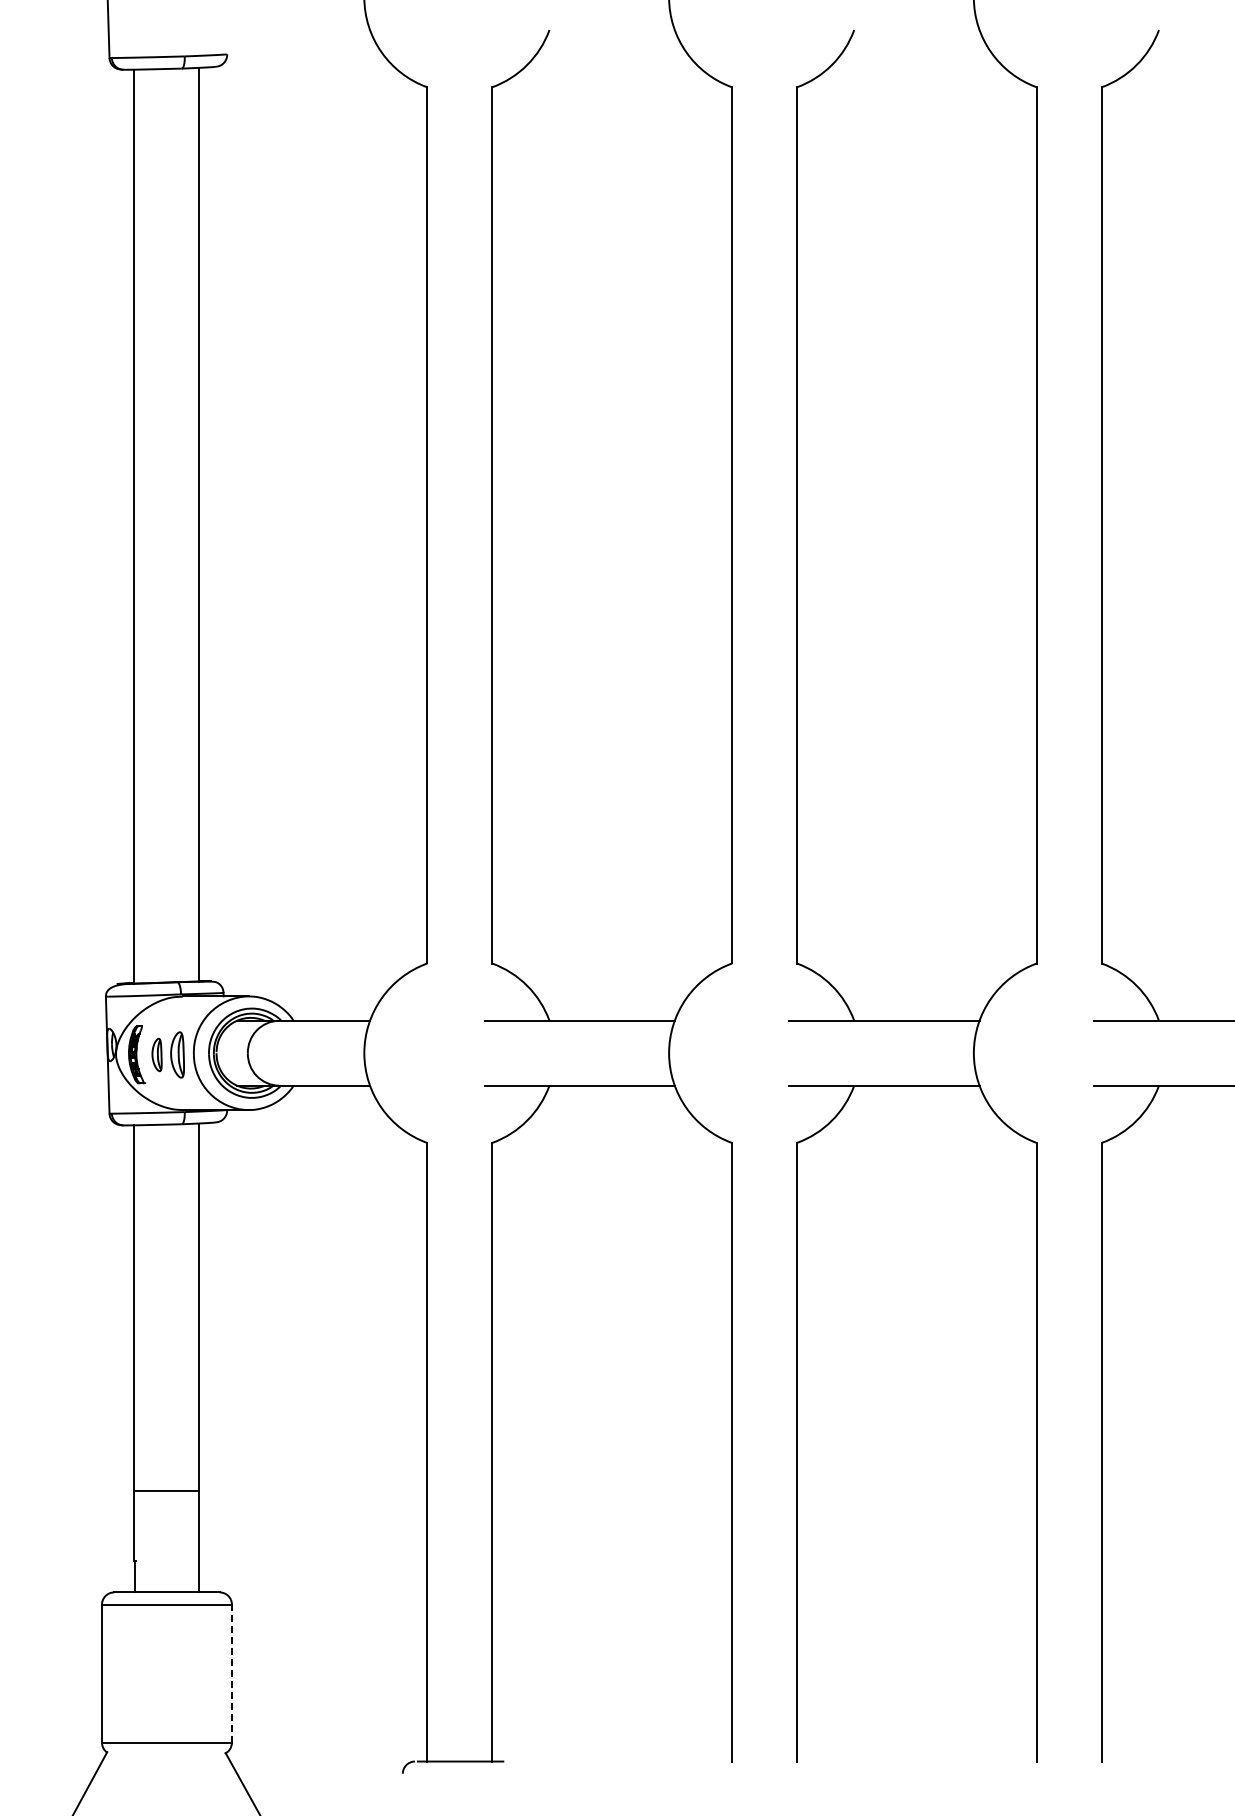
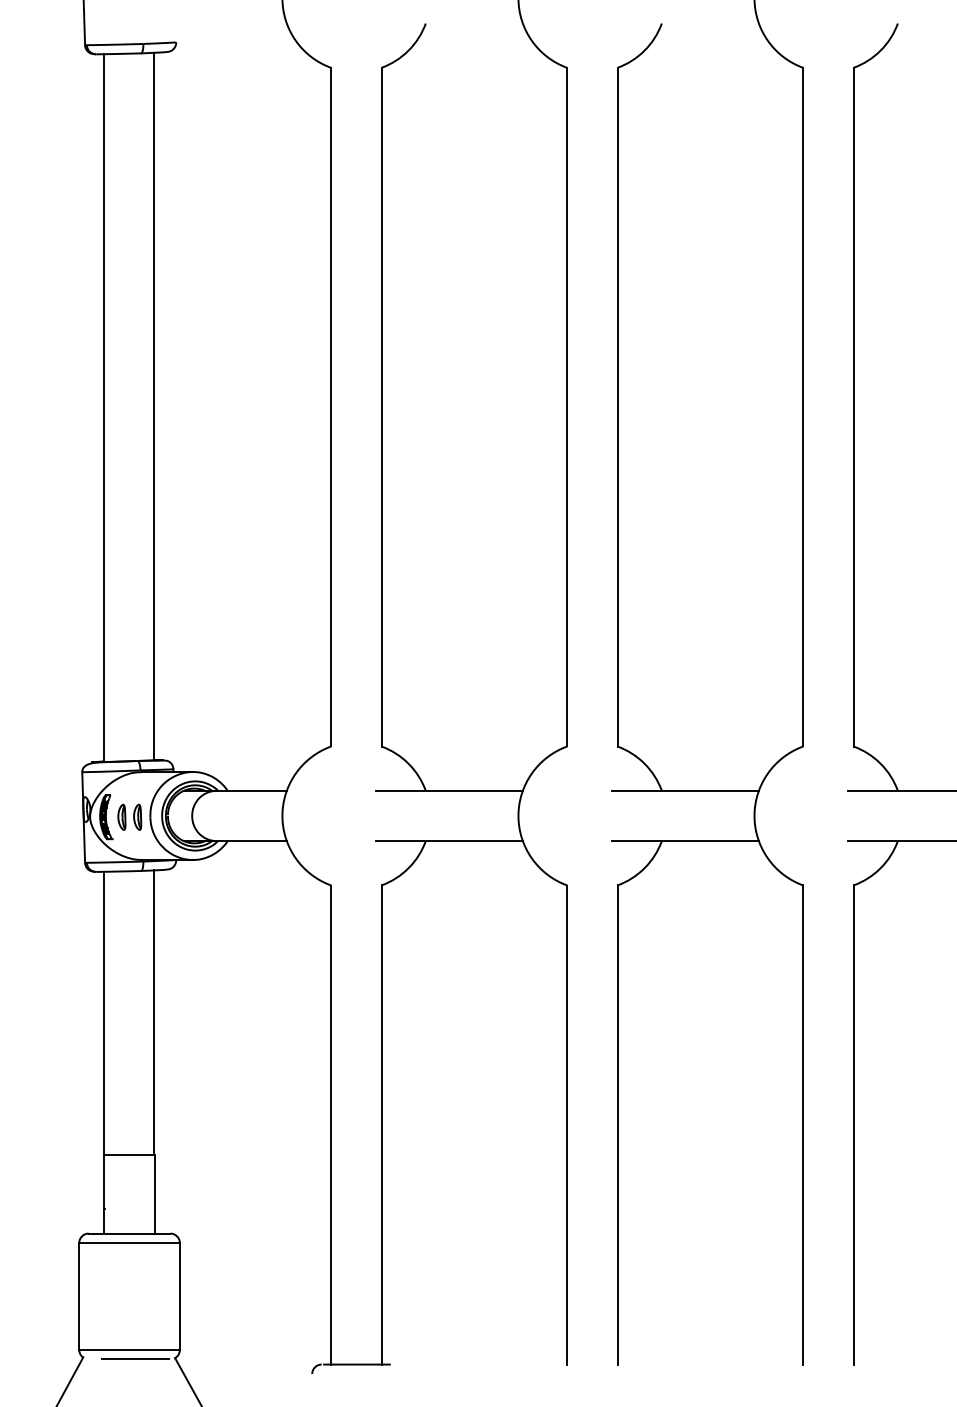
part: (176, 1054) -> (136, 816), size x0.71
line: (231, 1673) -> (179, 1296), dashed -> solid
line: (174, 1754) -> (135, 1359), added

